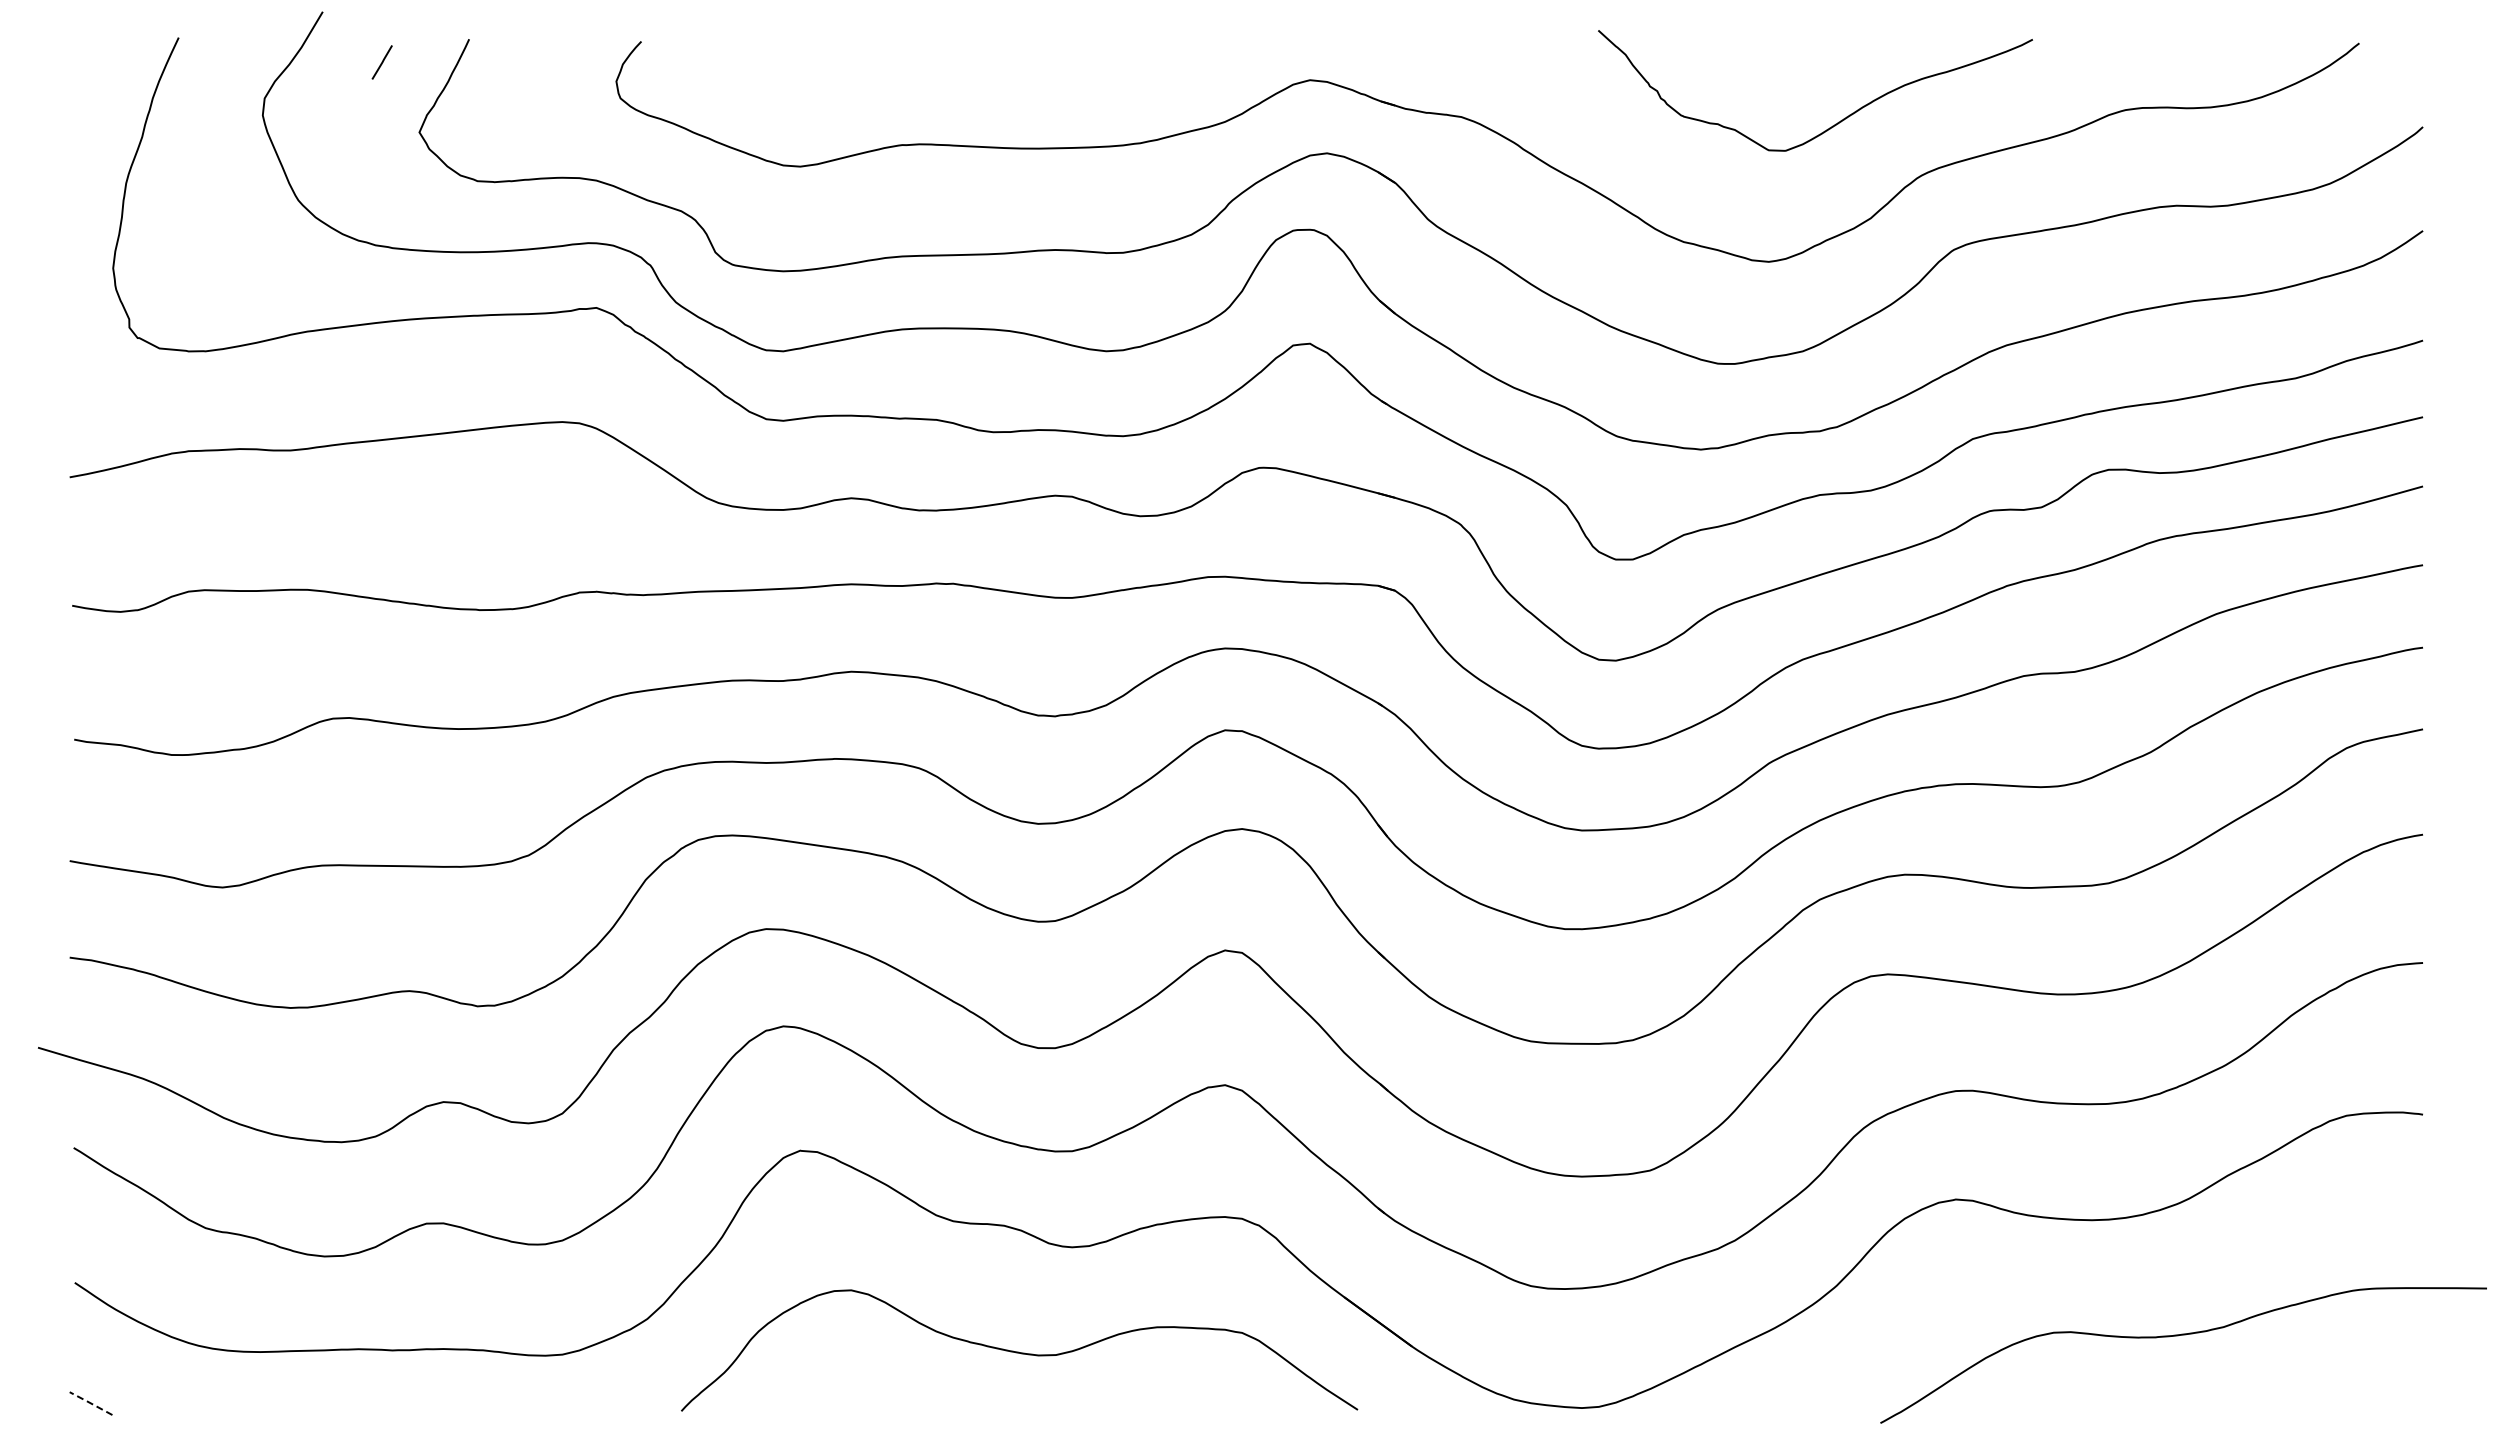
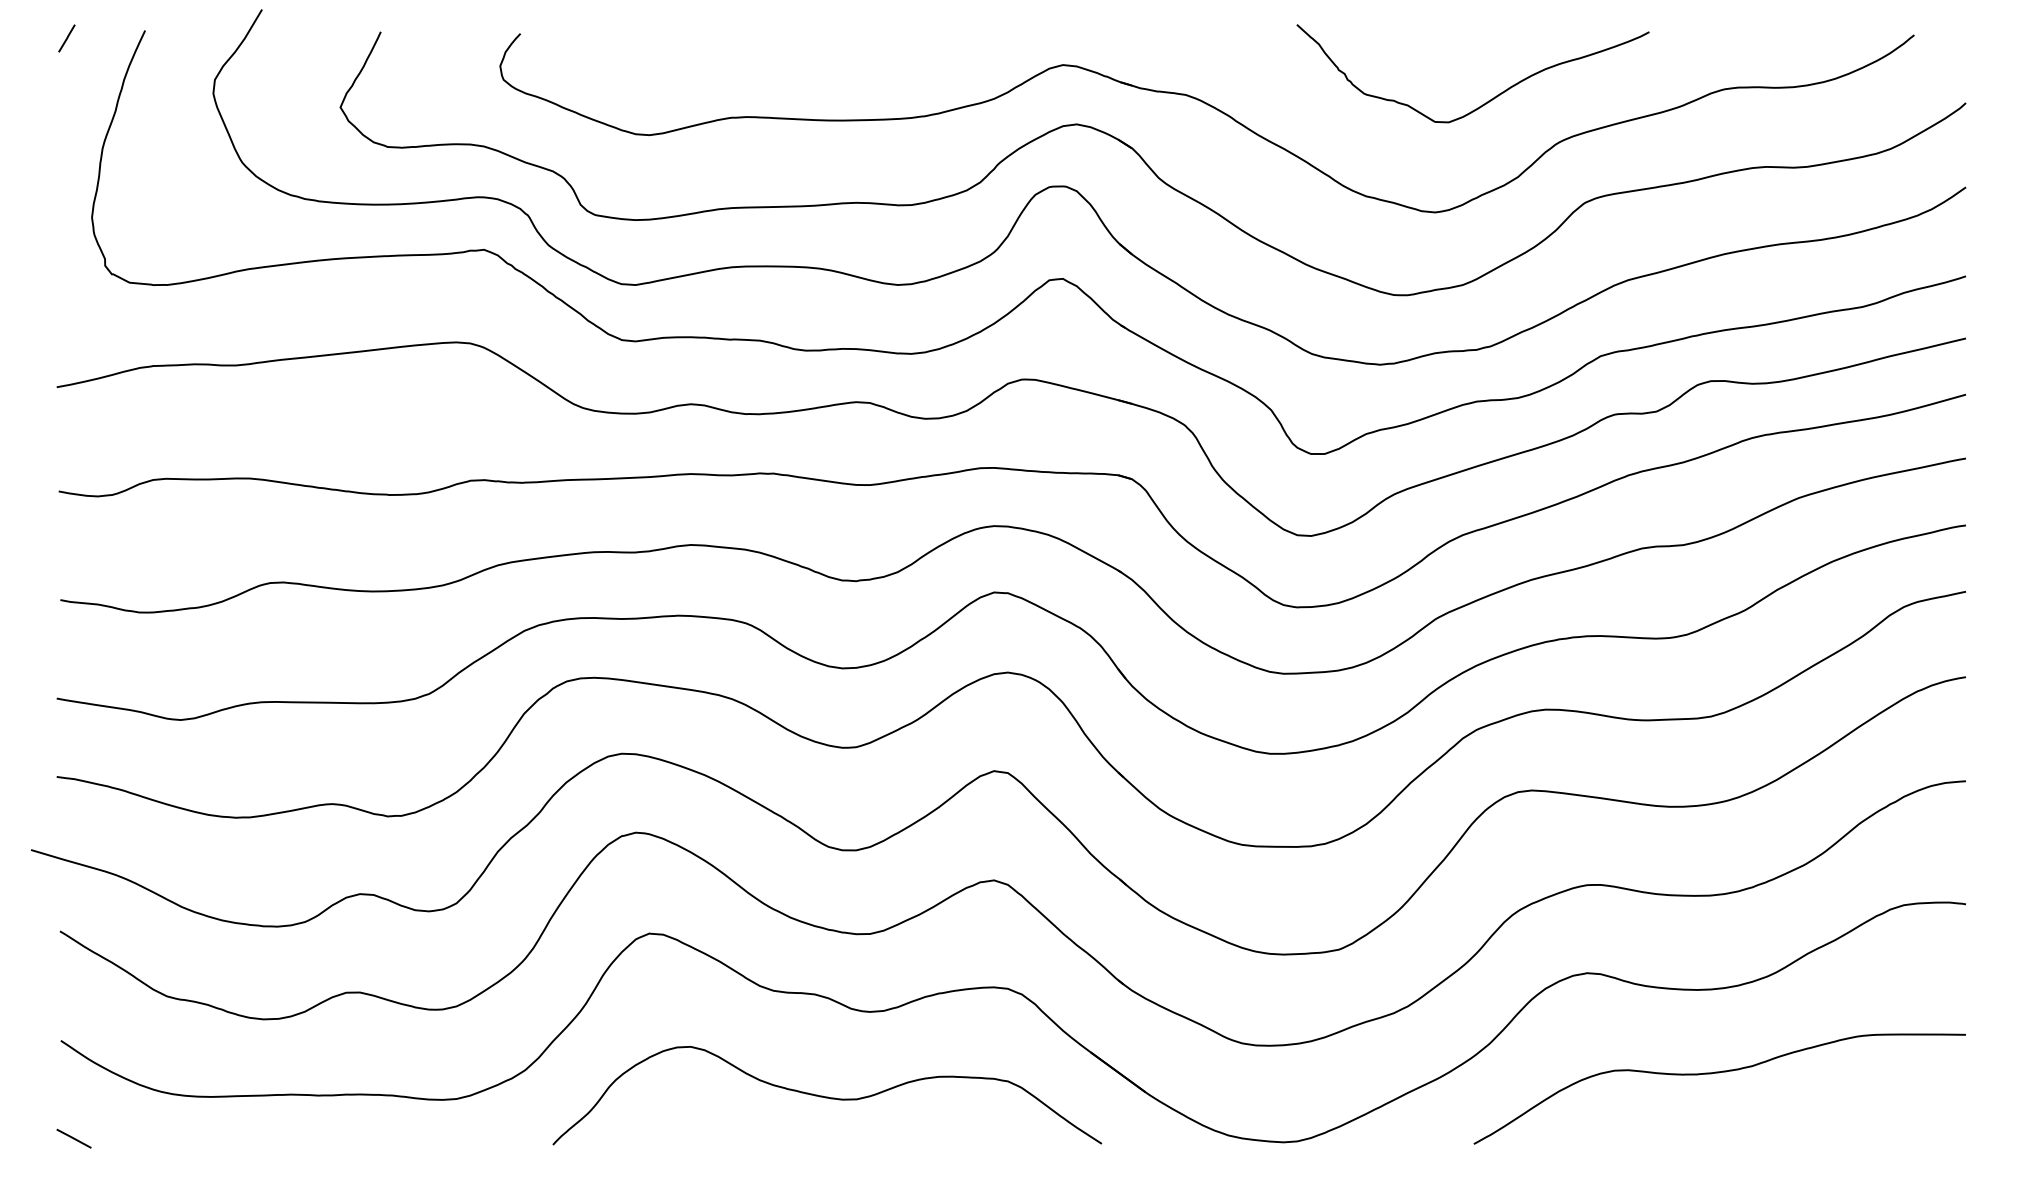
line: (381, 62) -> (66, 38), moved
curve: (2178, 1336) -> (1715, 1073), moved
line: (90, 1402) -> (73, 1137), dashed -> solid

